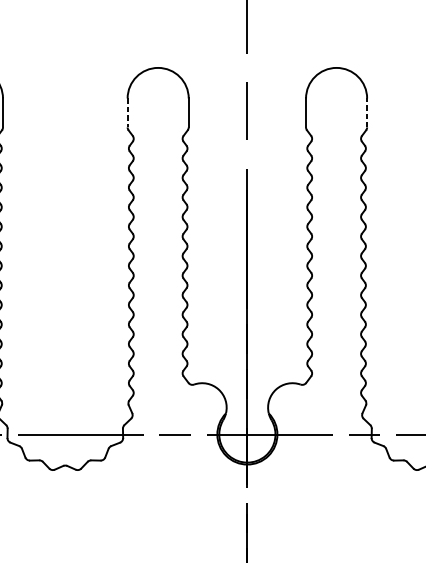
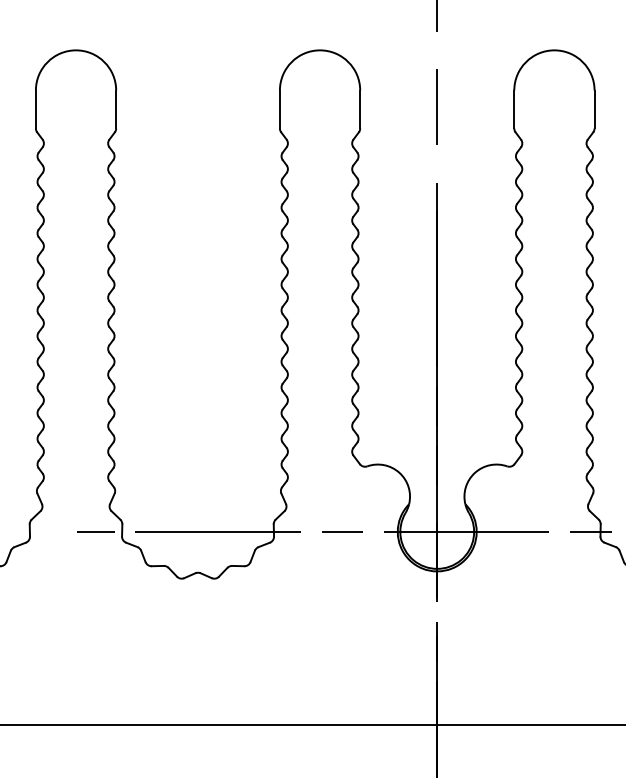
line: (127, 112) -> (279, 109), dashed -> solid
line: (367, 112) -> (594, 109), dashed -> solid

